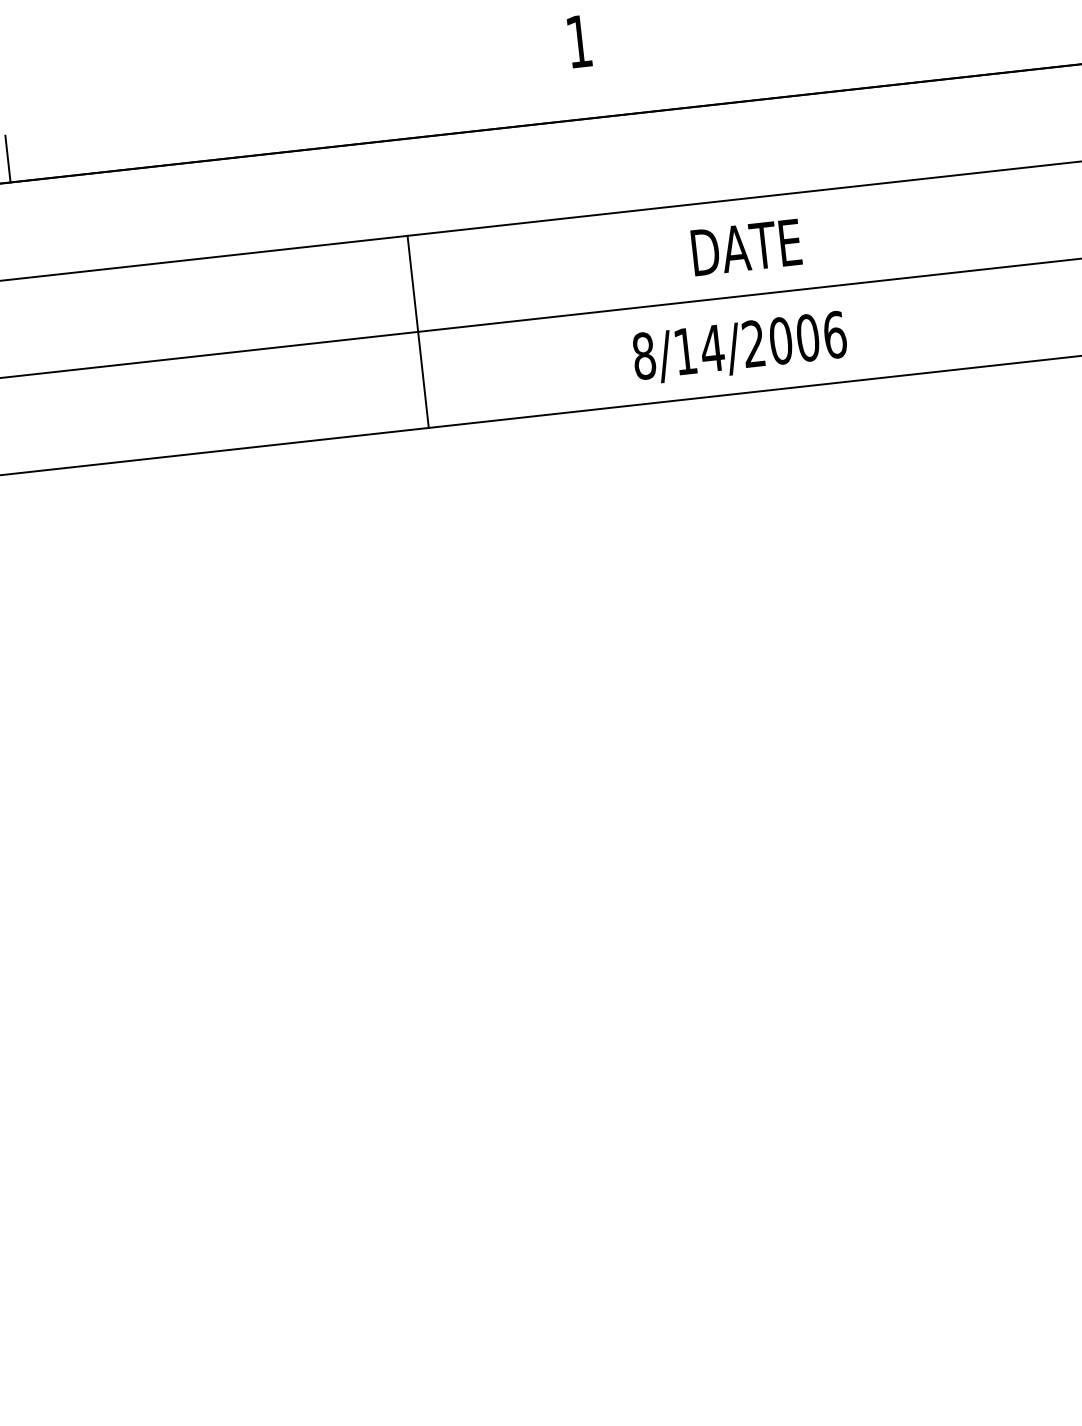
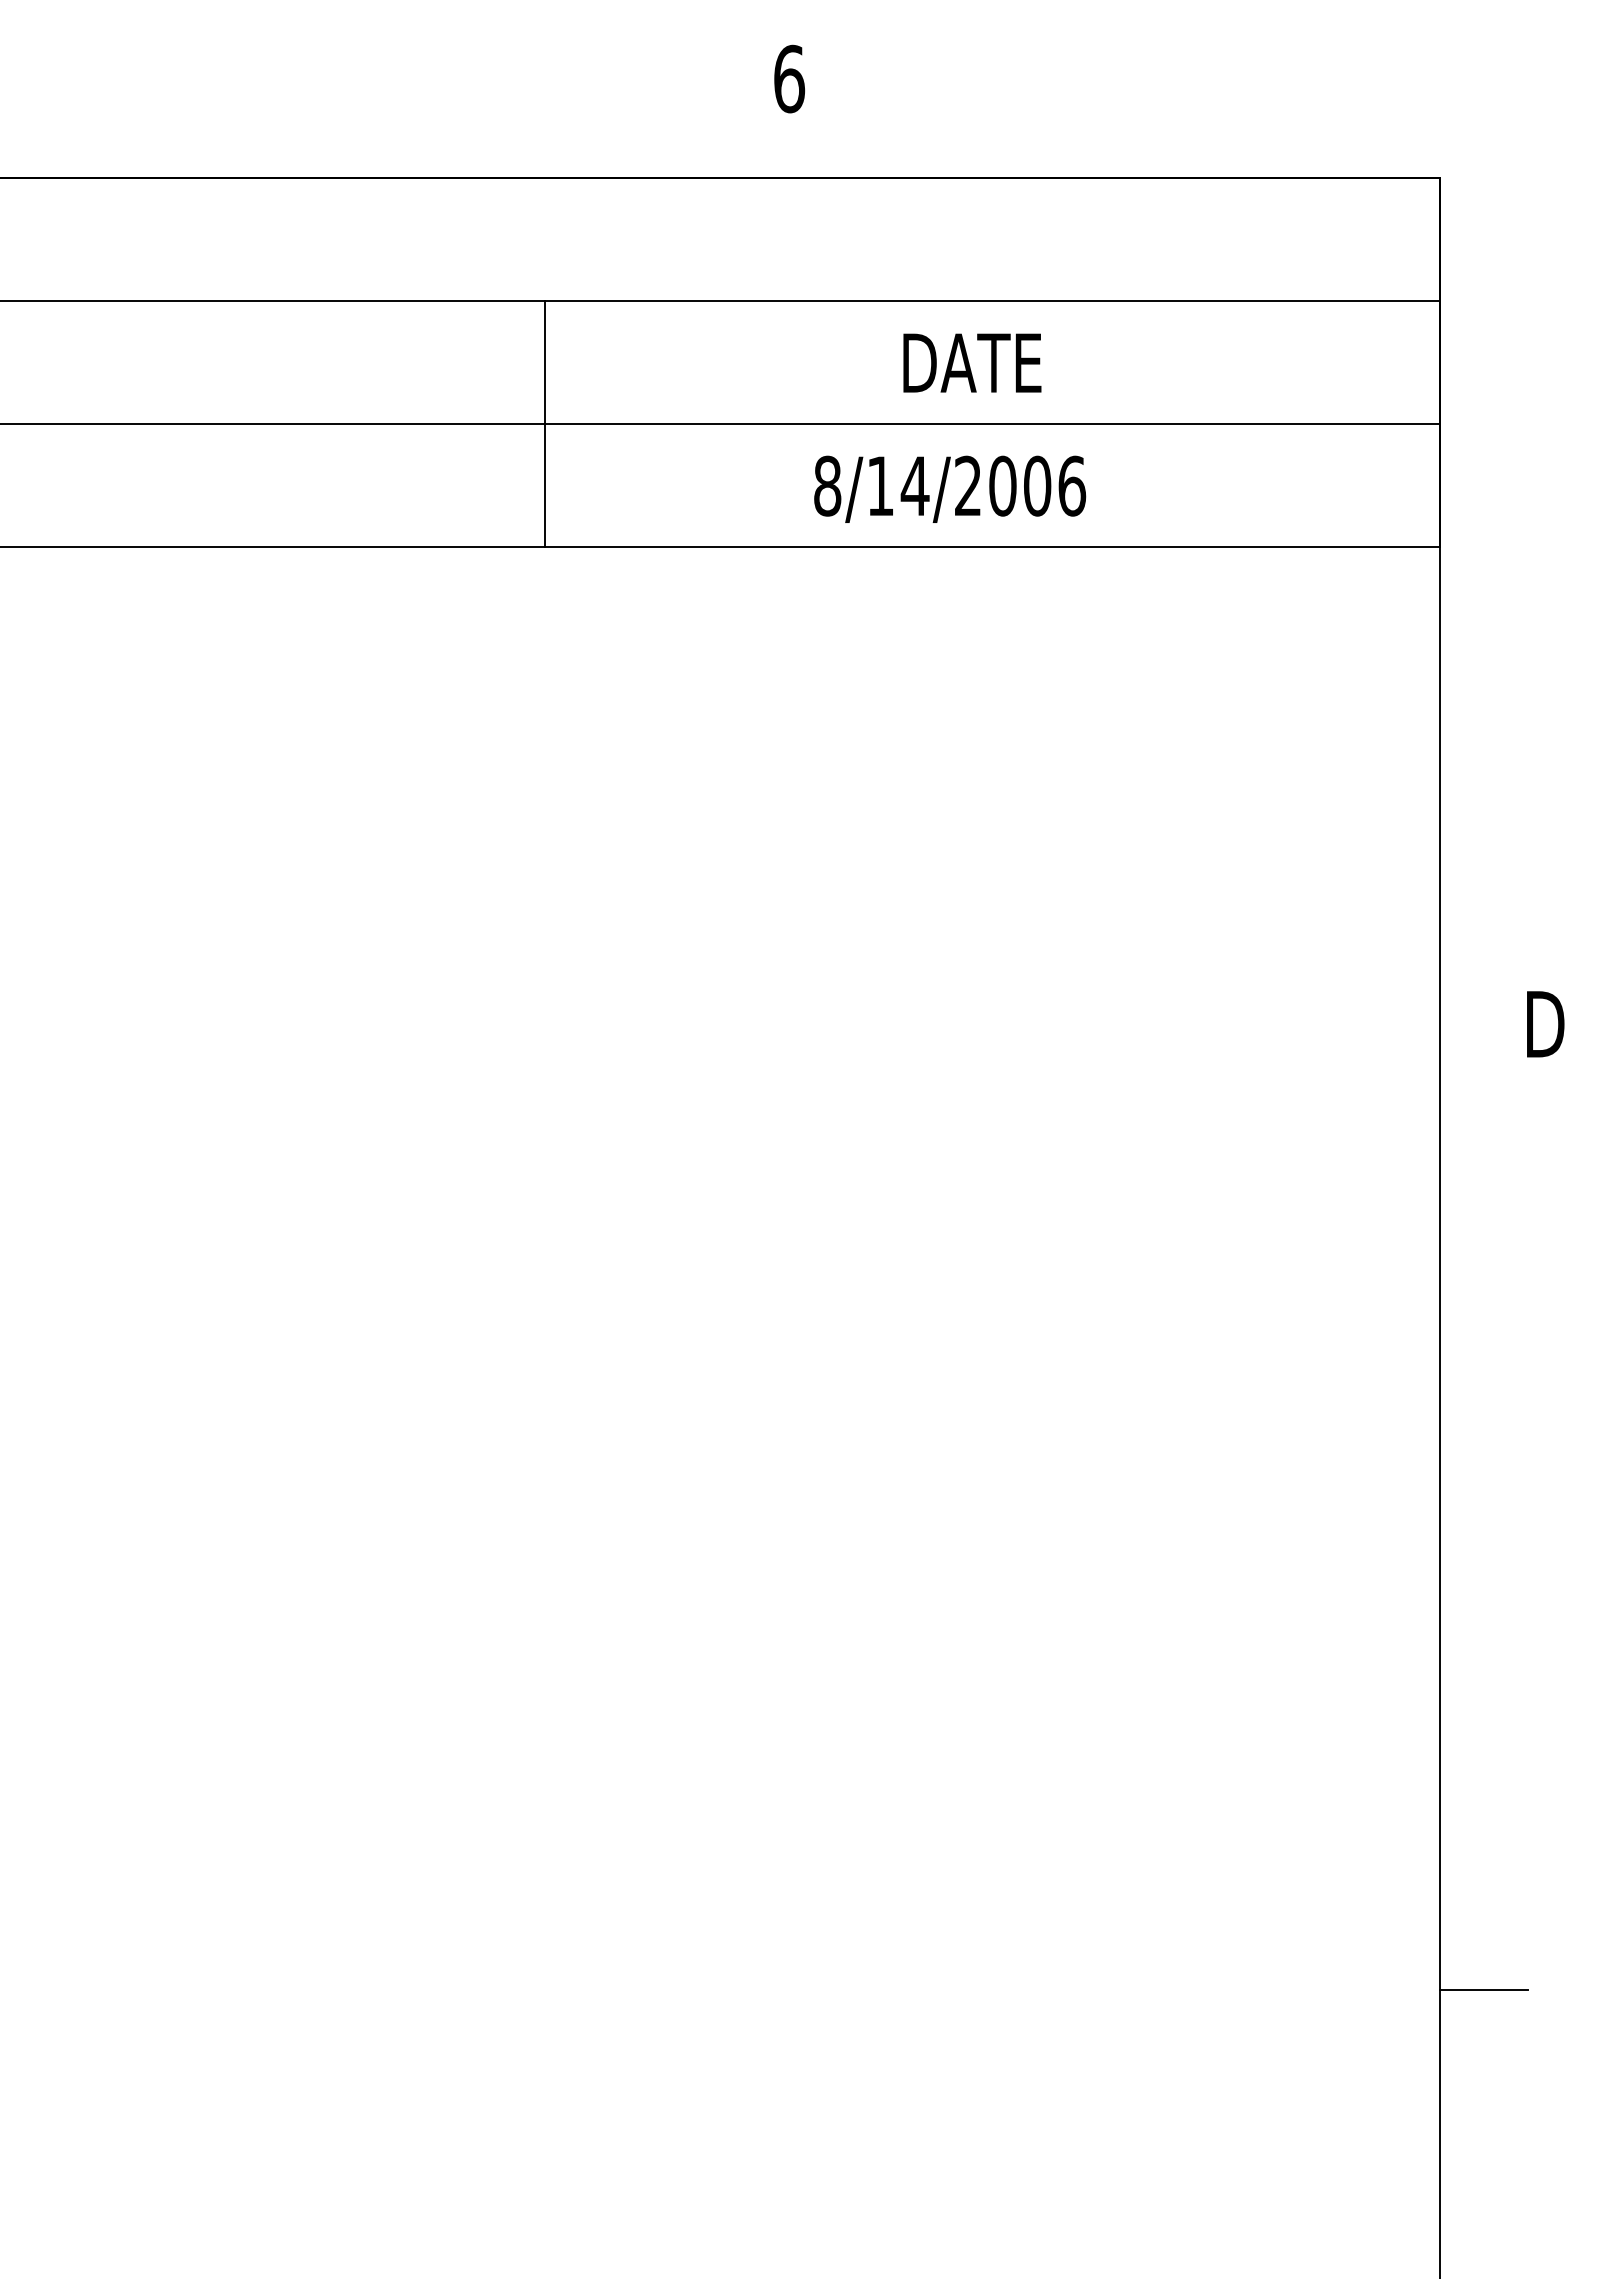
text: (579, 41) -> (789, 78), 1 -> 6
line: (7, 158) -> (49, 147), removed

